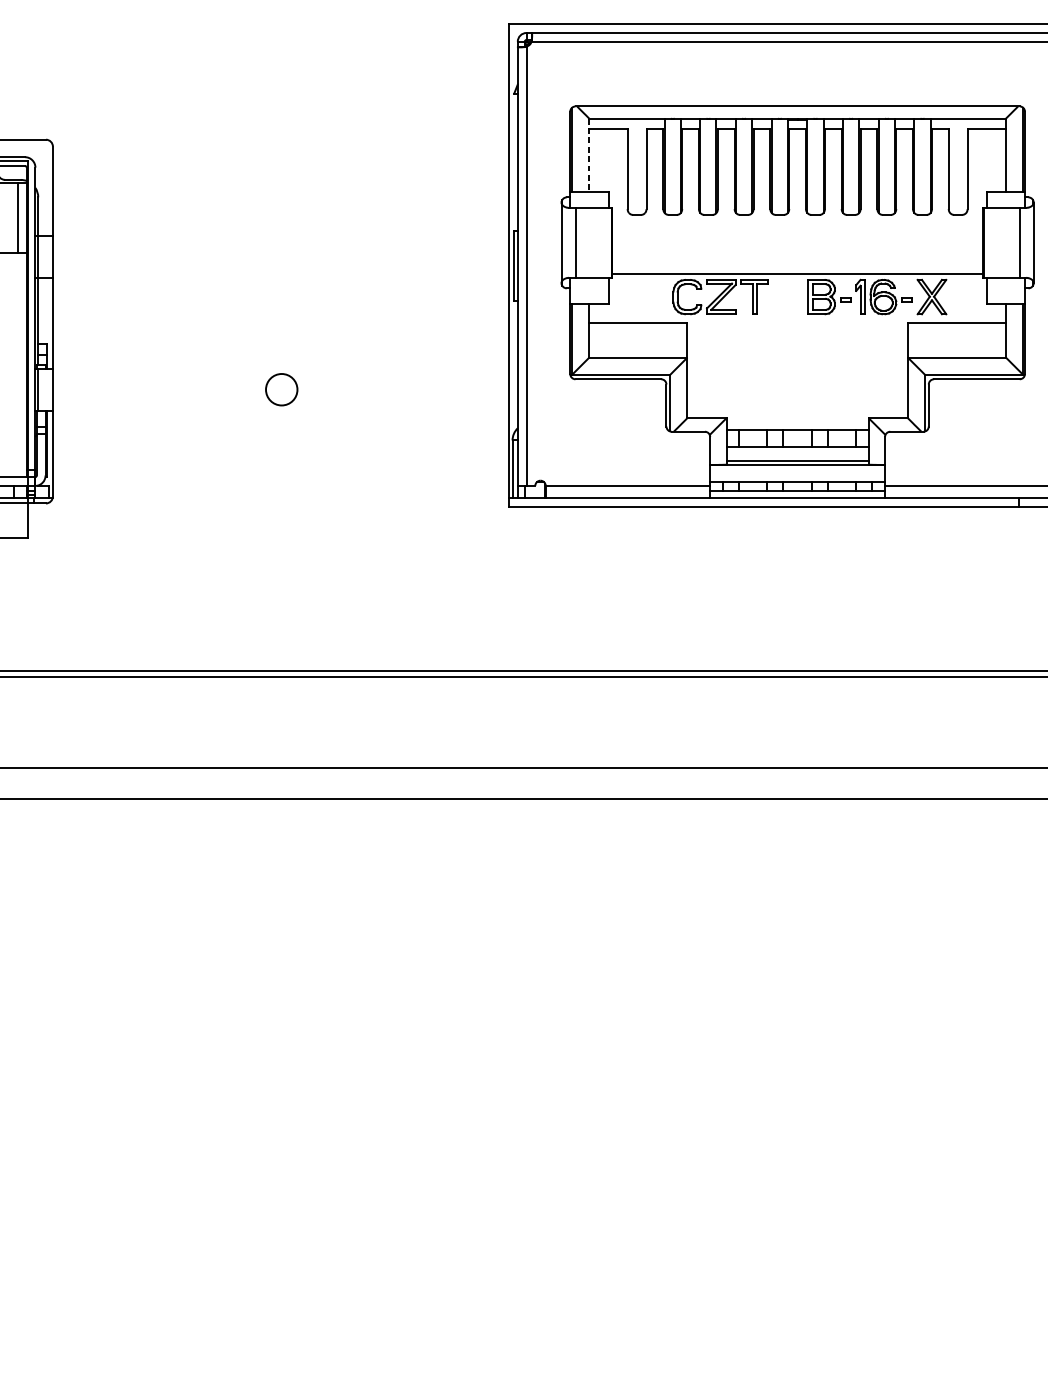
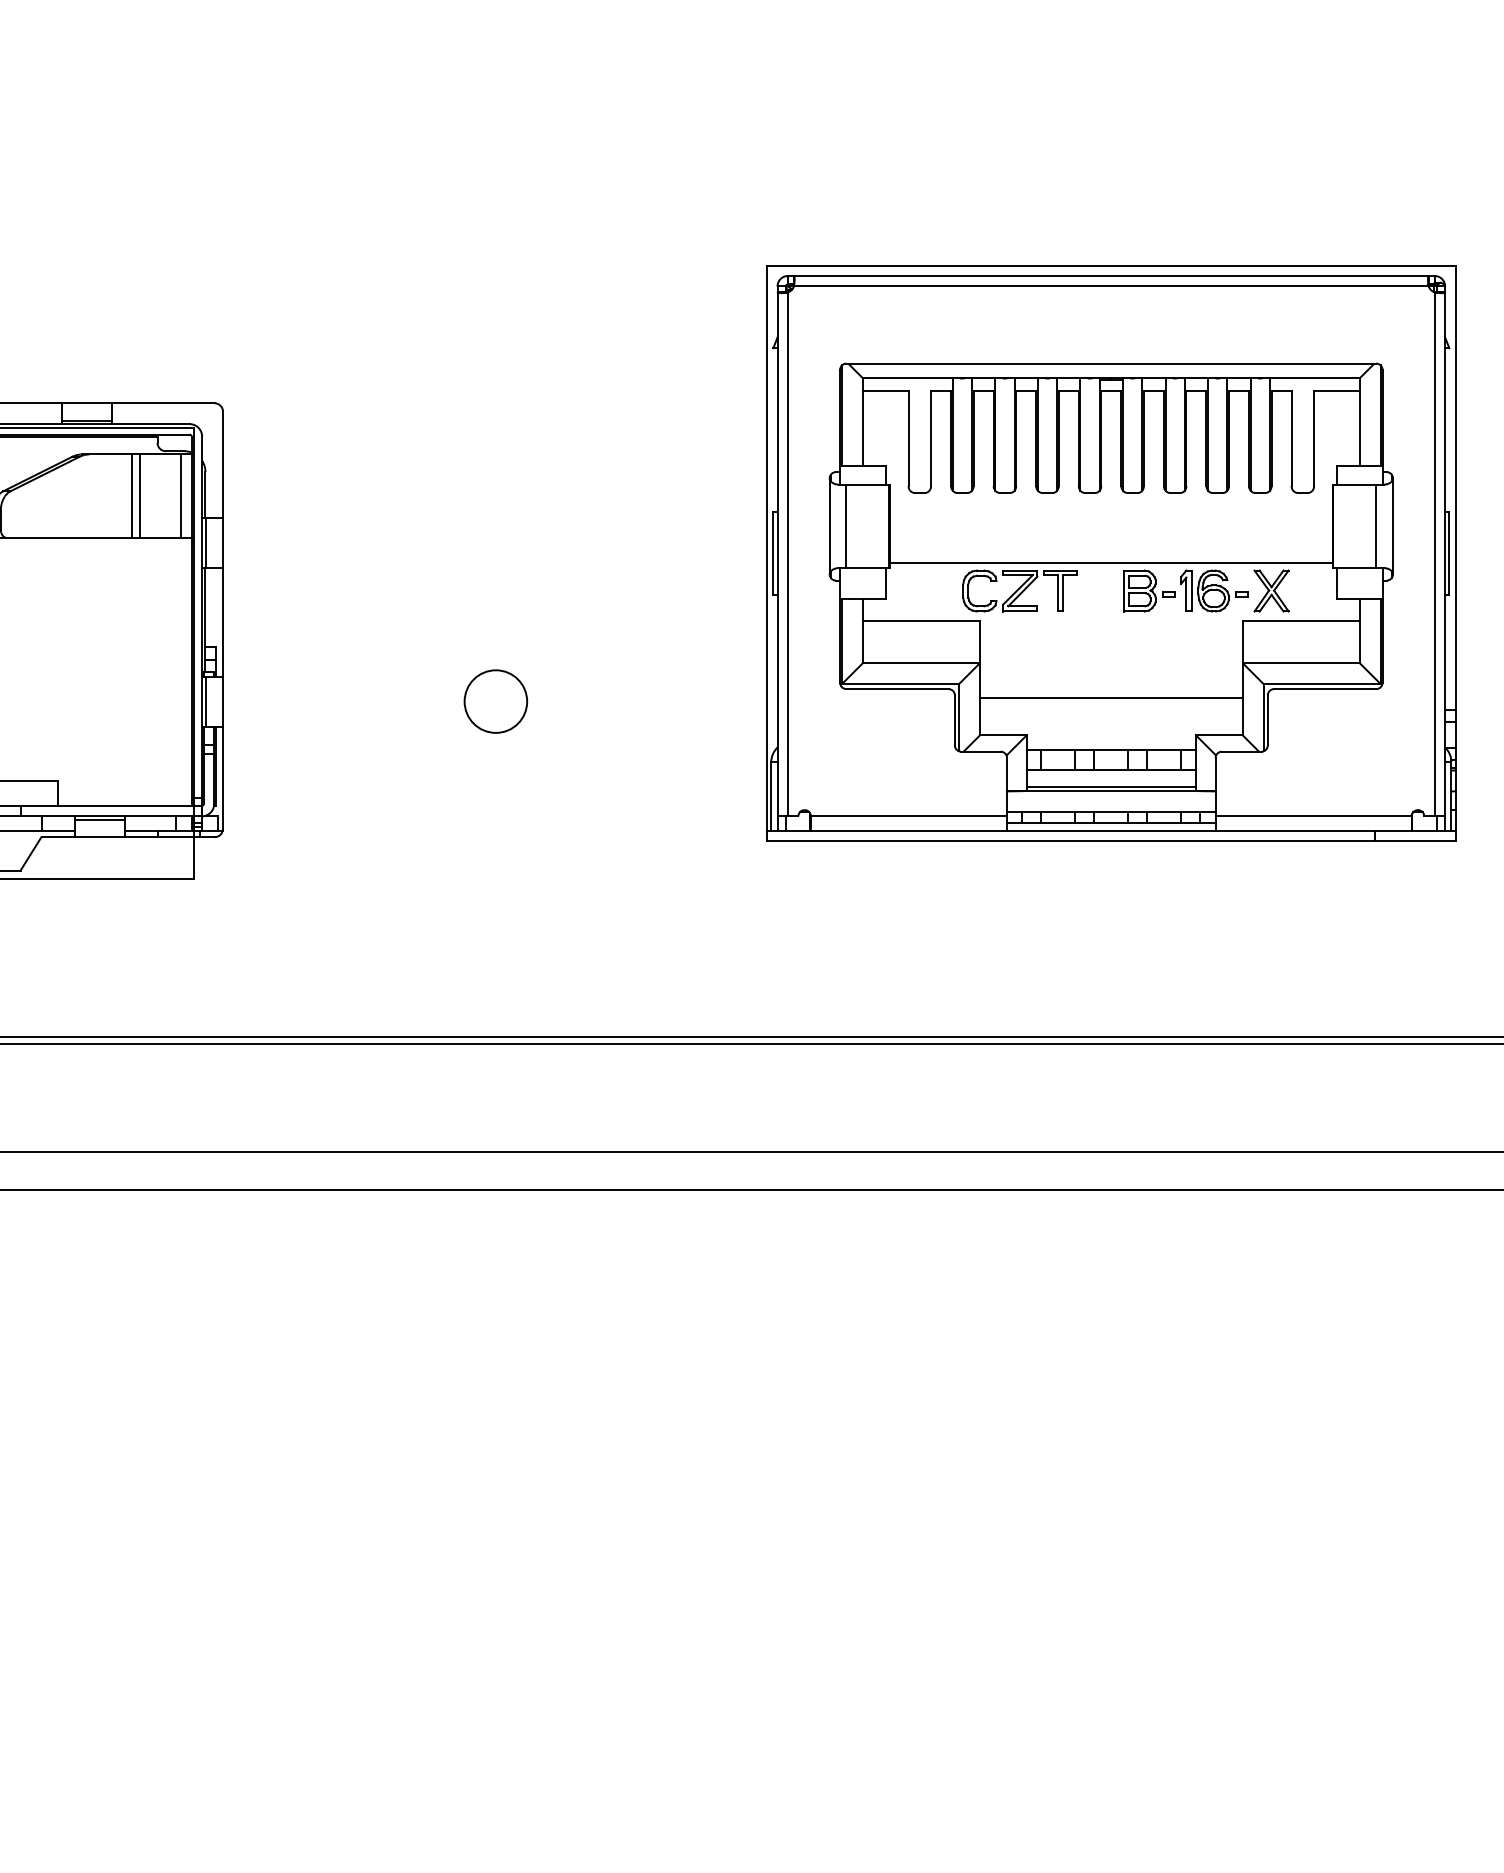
line: (589, 155) -> (862, 422), dashed -> solid
line: (796, 386) -> (1110, 697), added
part: (281, 389) -> (495, 701), size x1.67

